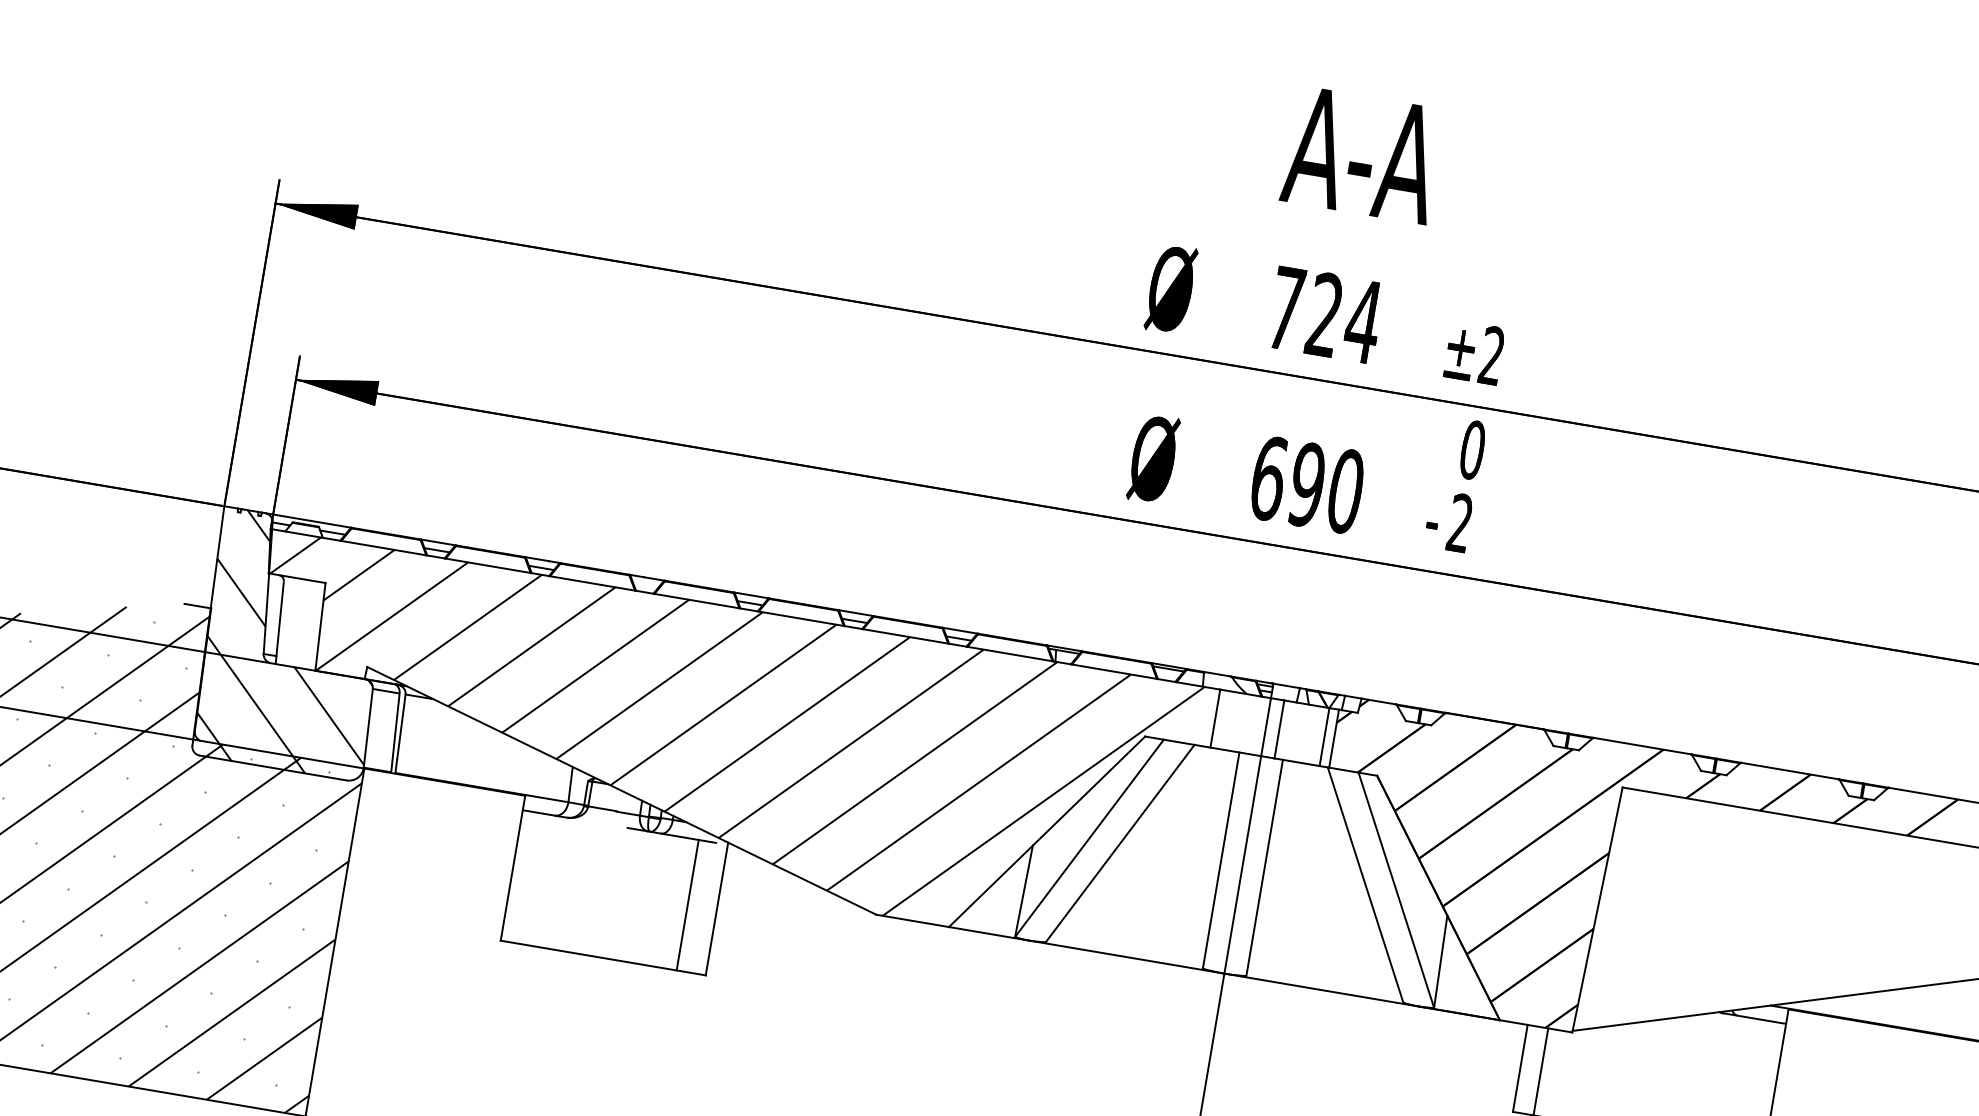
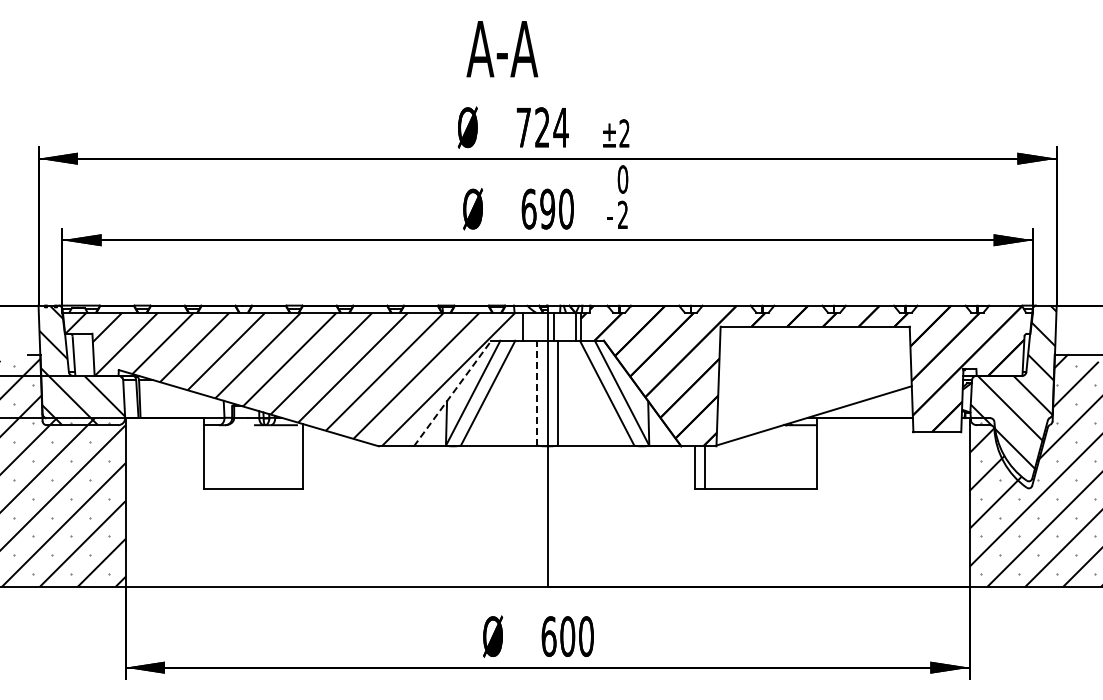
text: (1362, 155) -> (502, 49), moved
line: (1046, 831) -> (452, 393), solid -> dashed
line: (1222, 859) -> (537, 392), solid -> dashed
line: (686, 904) -> (288, 456), removed

